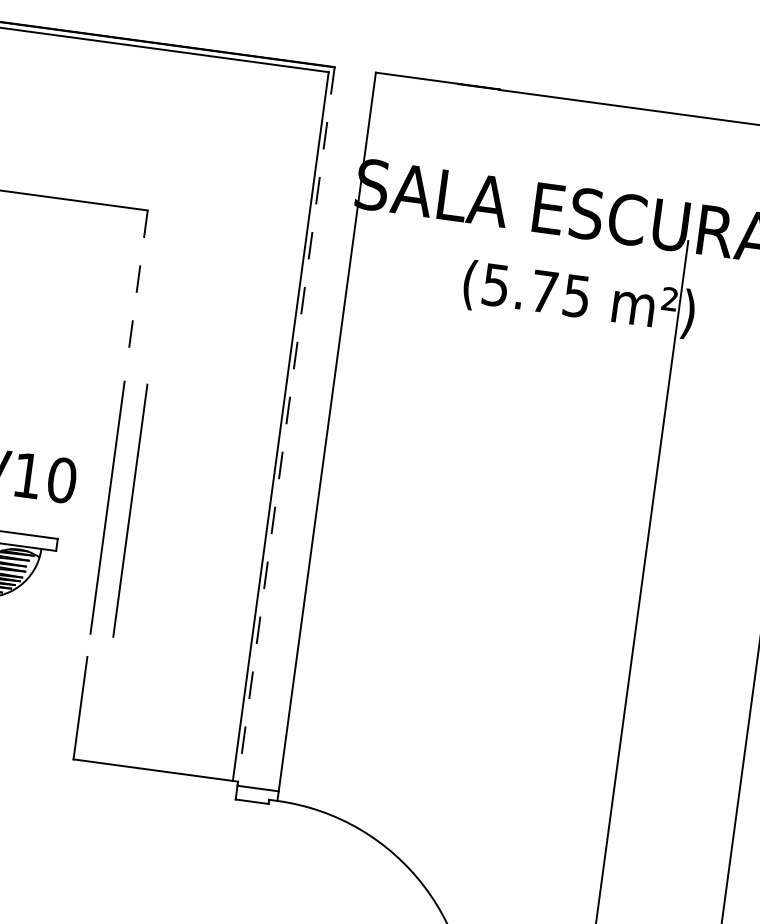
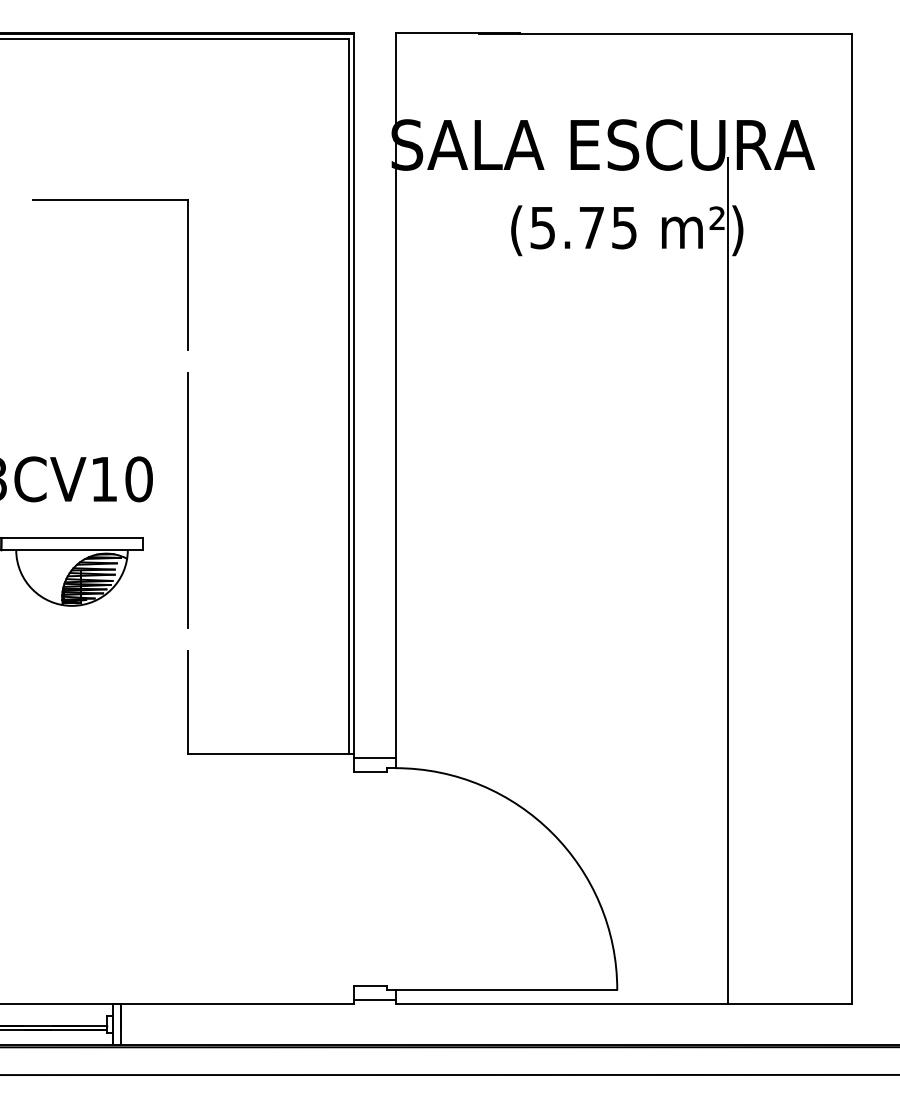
line: (137, 284) -> (187, 275), dashed -> solid
line: (285, 426) -> (353, 395), dashed -> solid
line: (129, 510) -> (210, 500), removed

